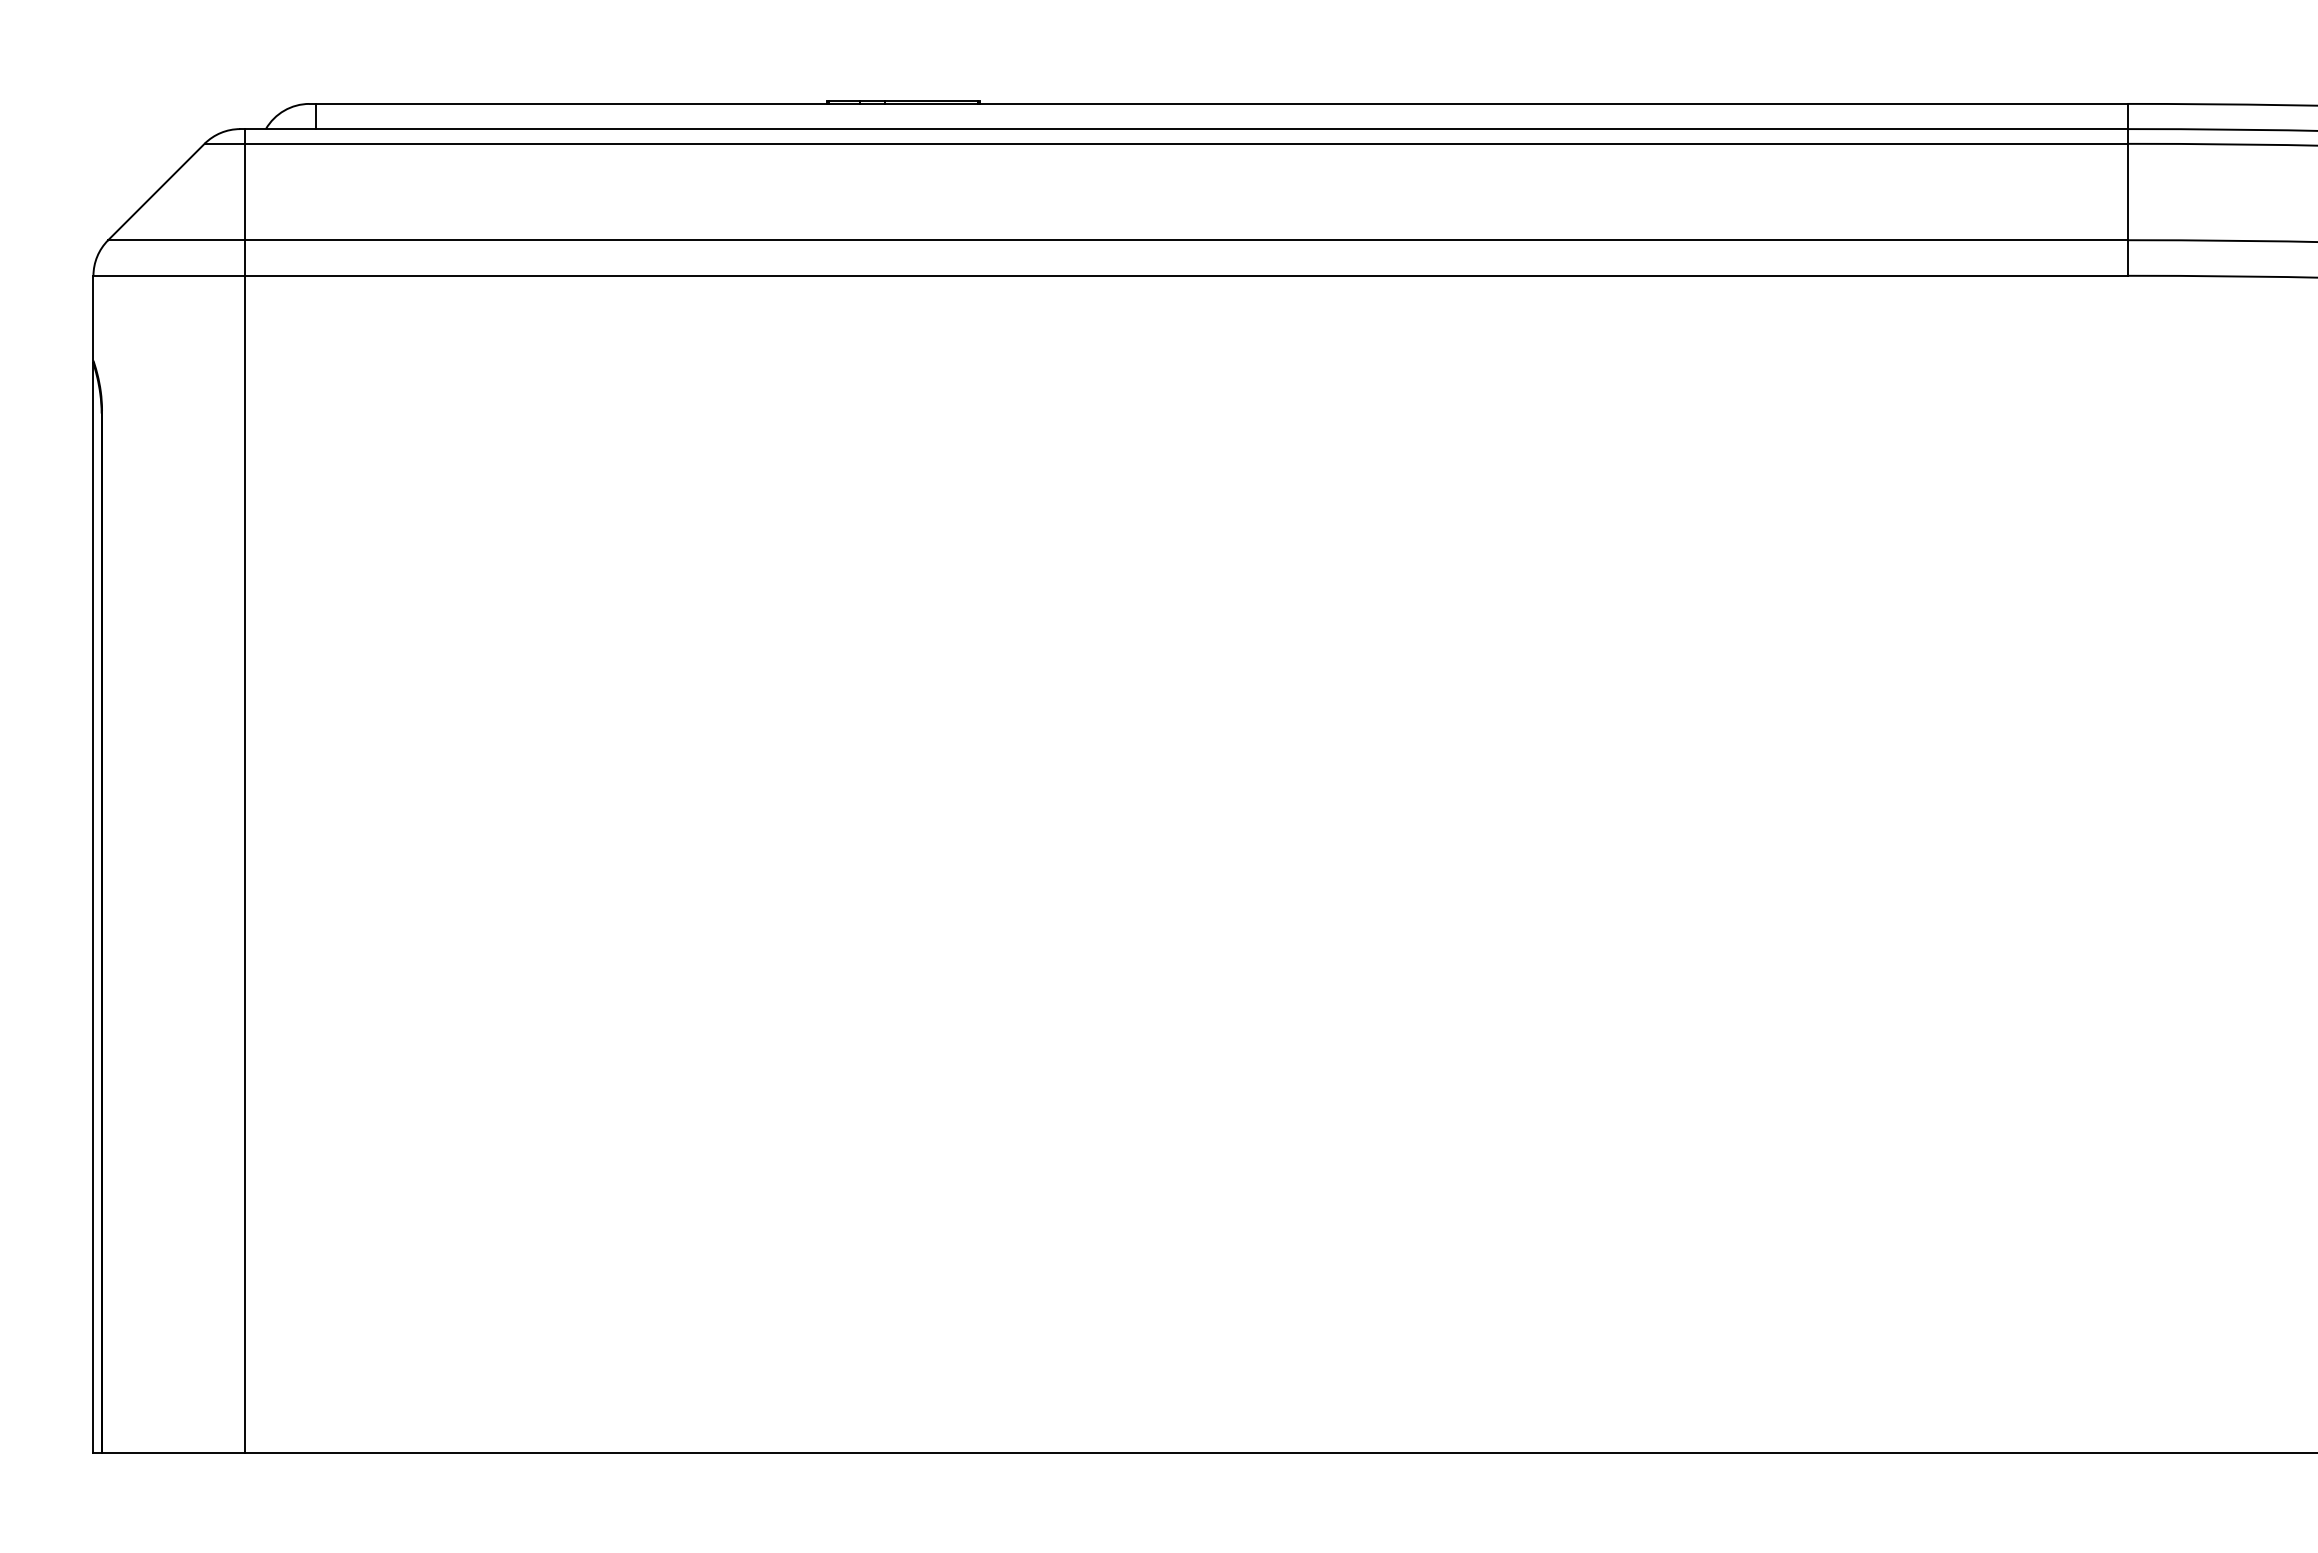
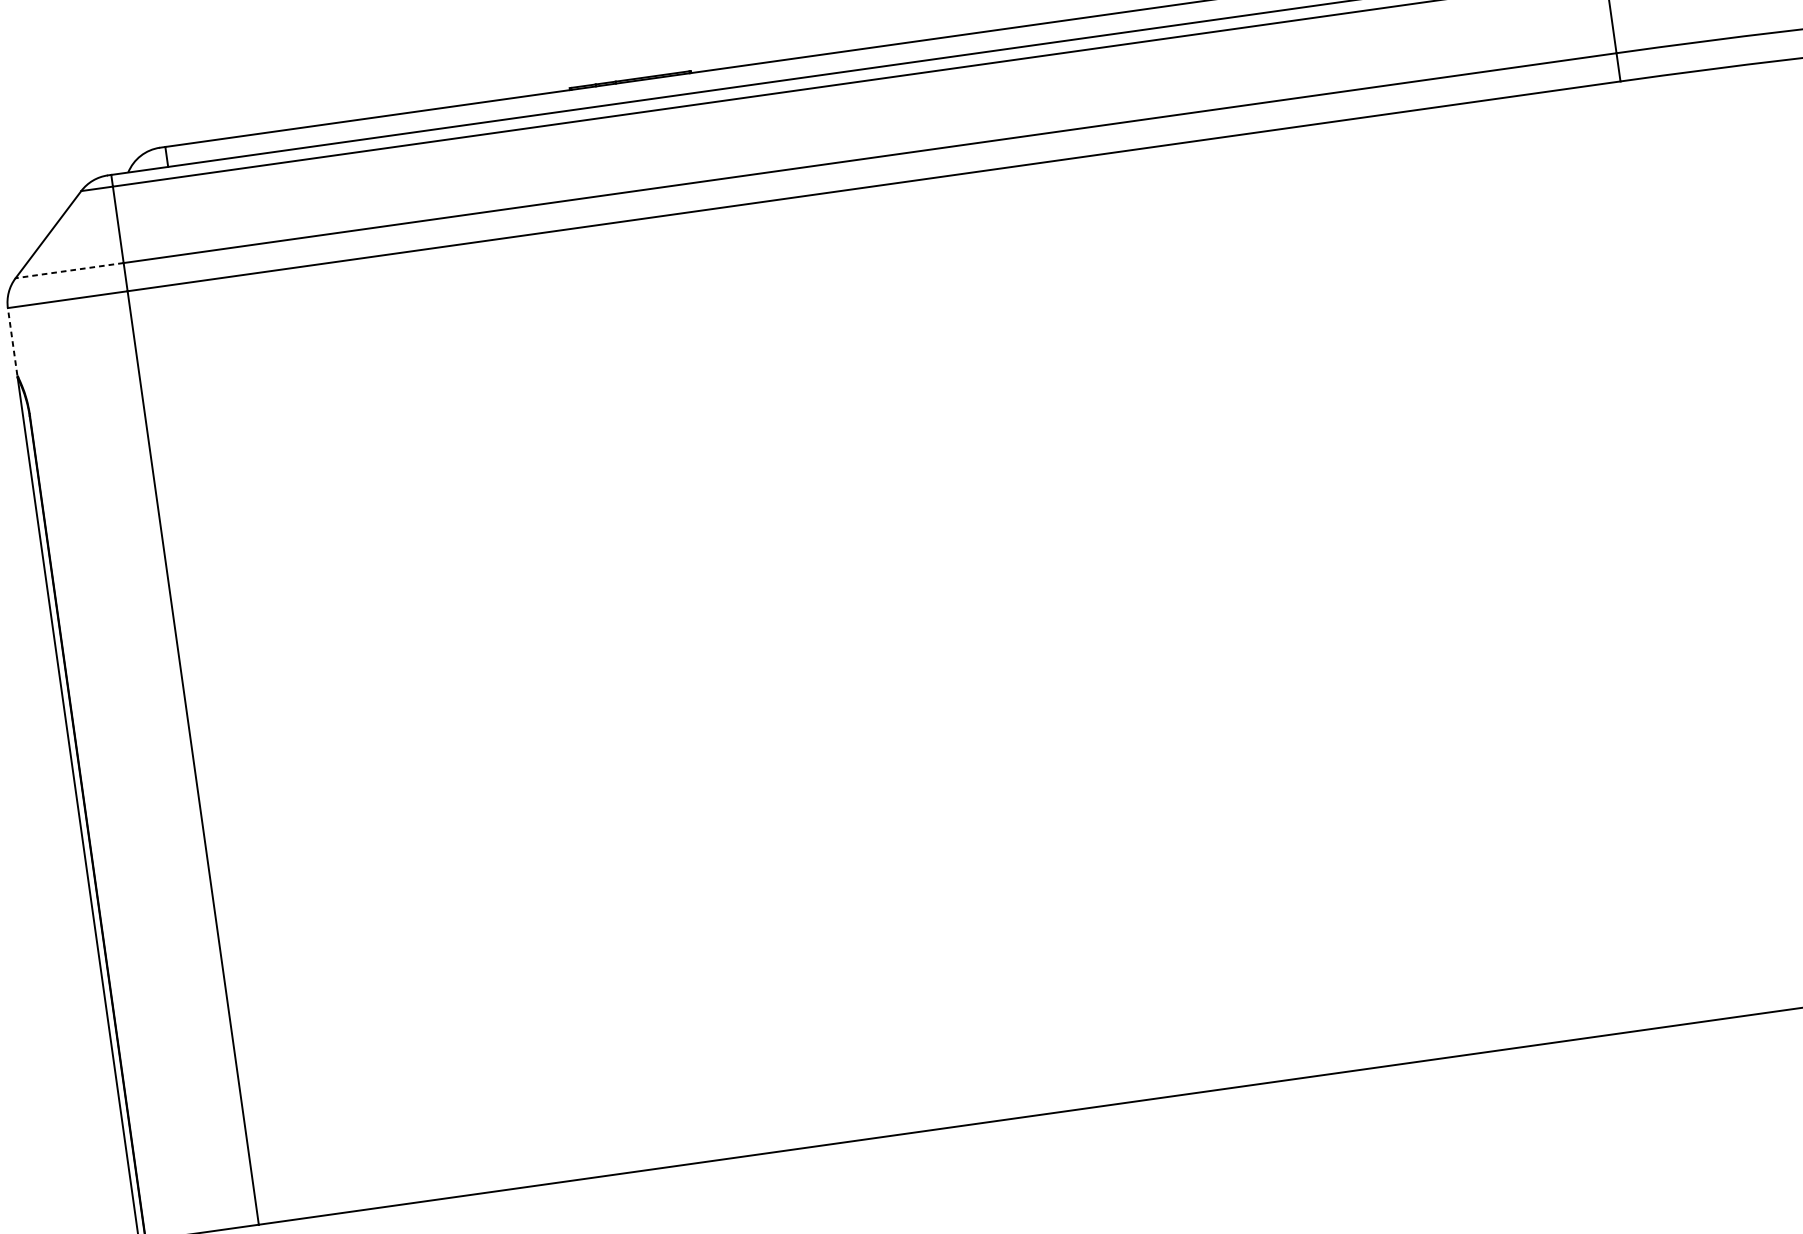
line: (175, 240) -> (68, 270), solid -> dashed
line: (93, 317) -> (12, 341), solid -> dashed

